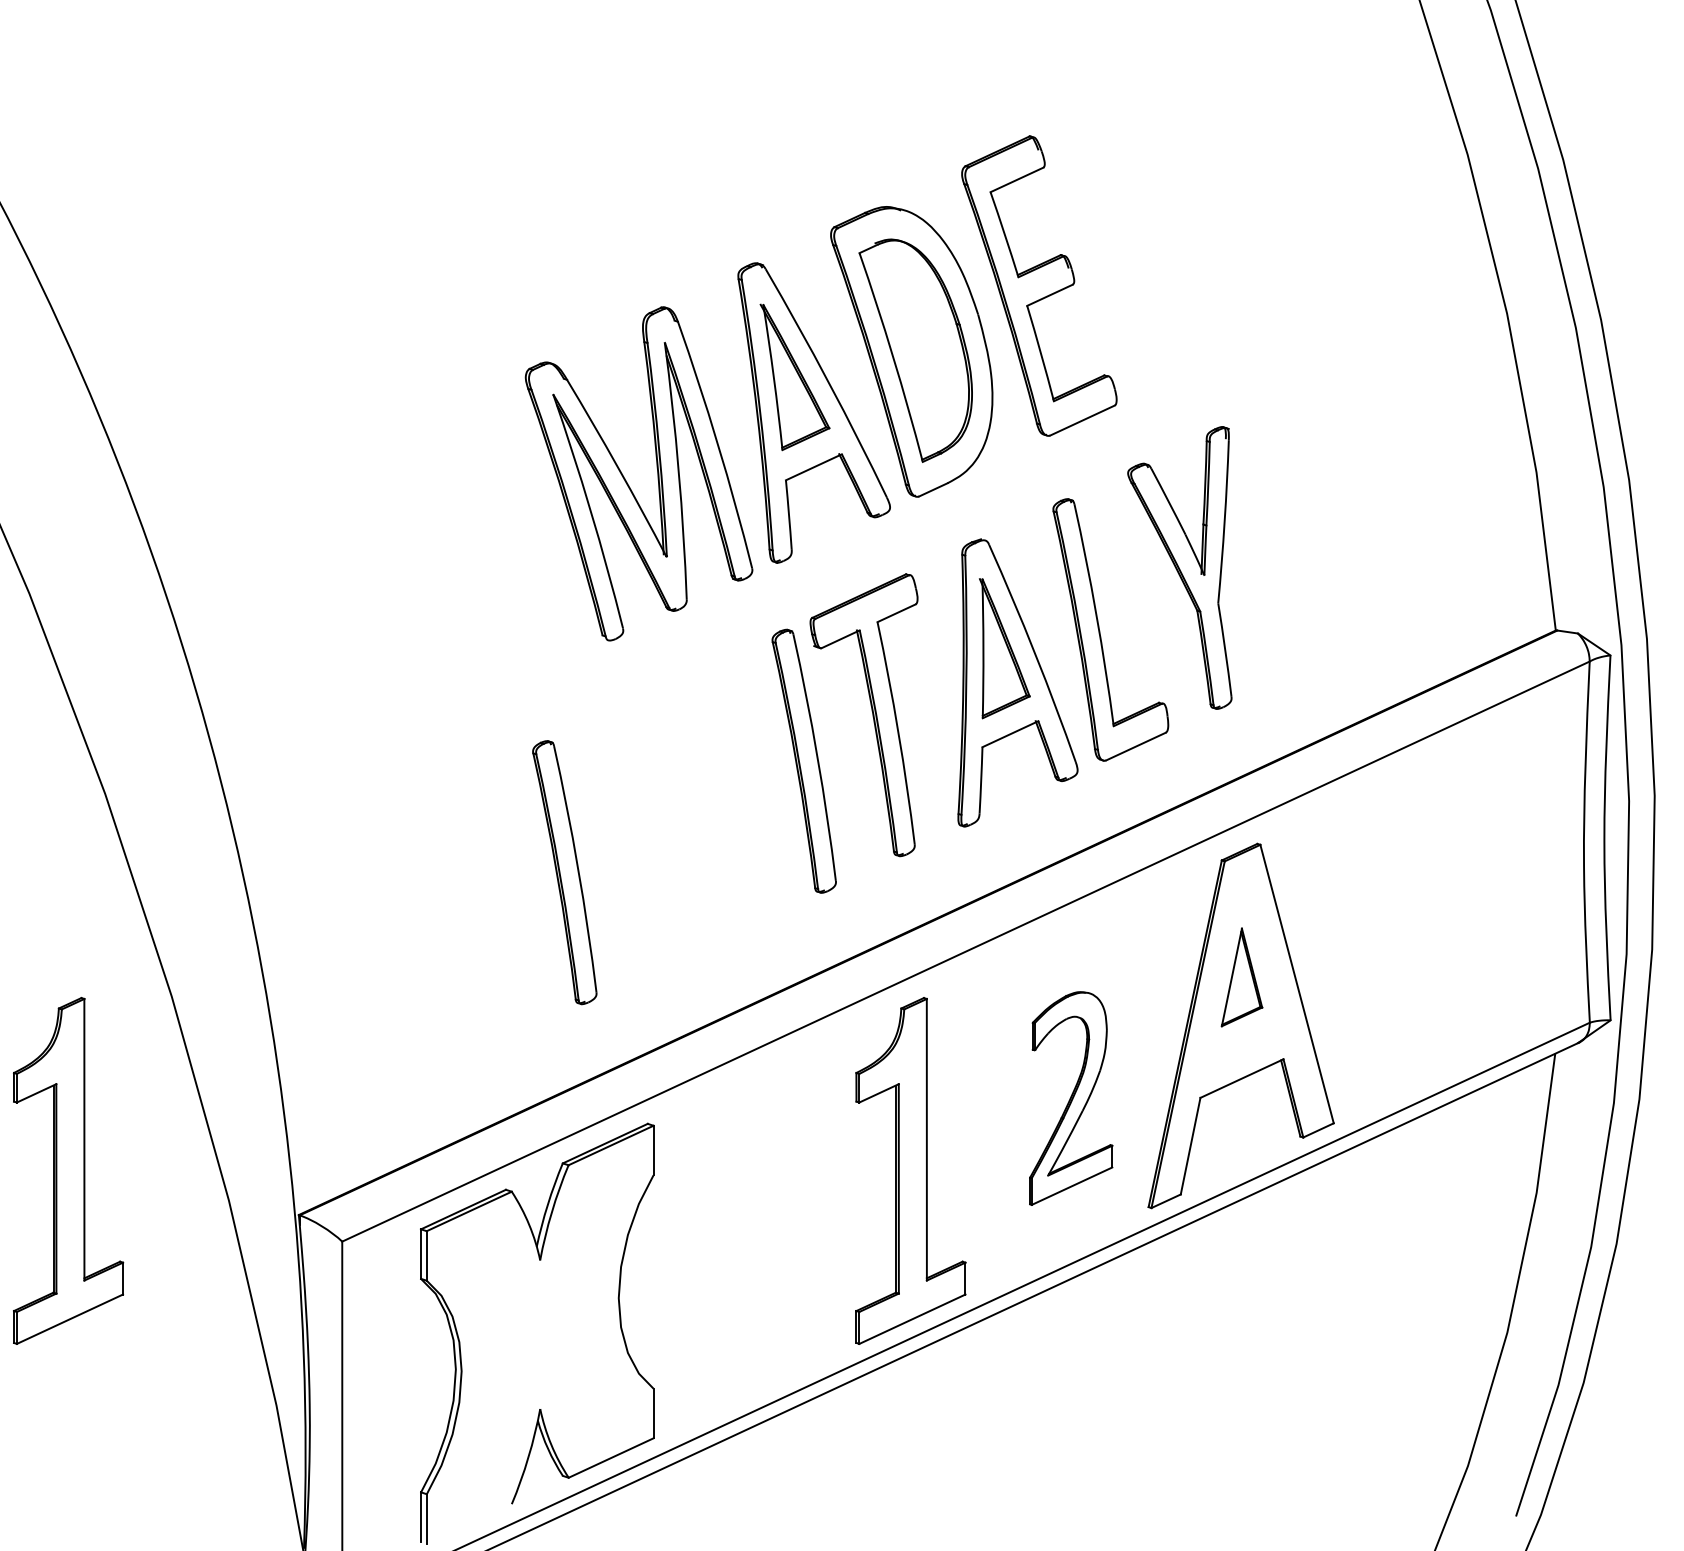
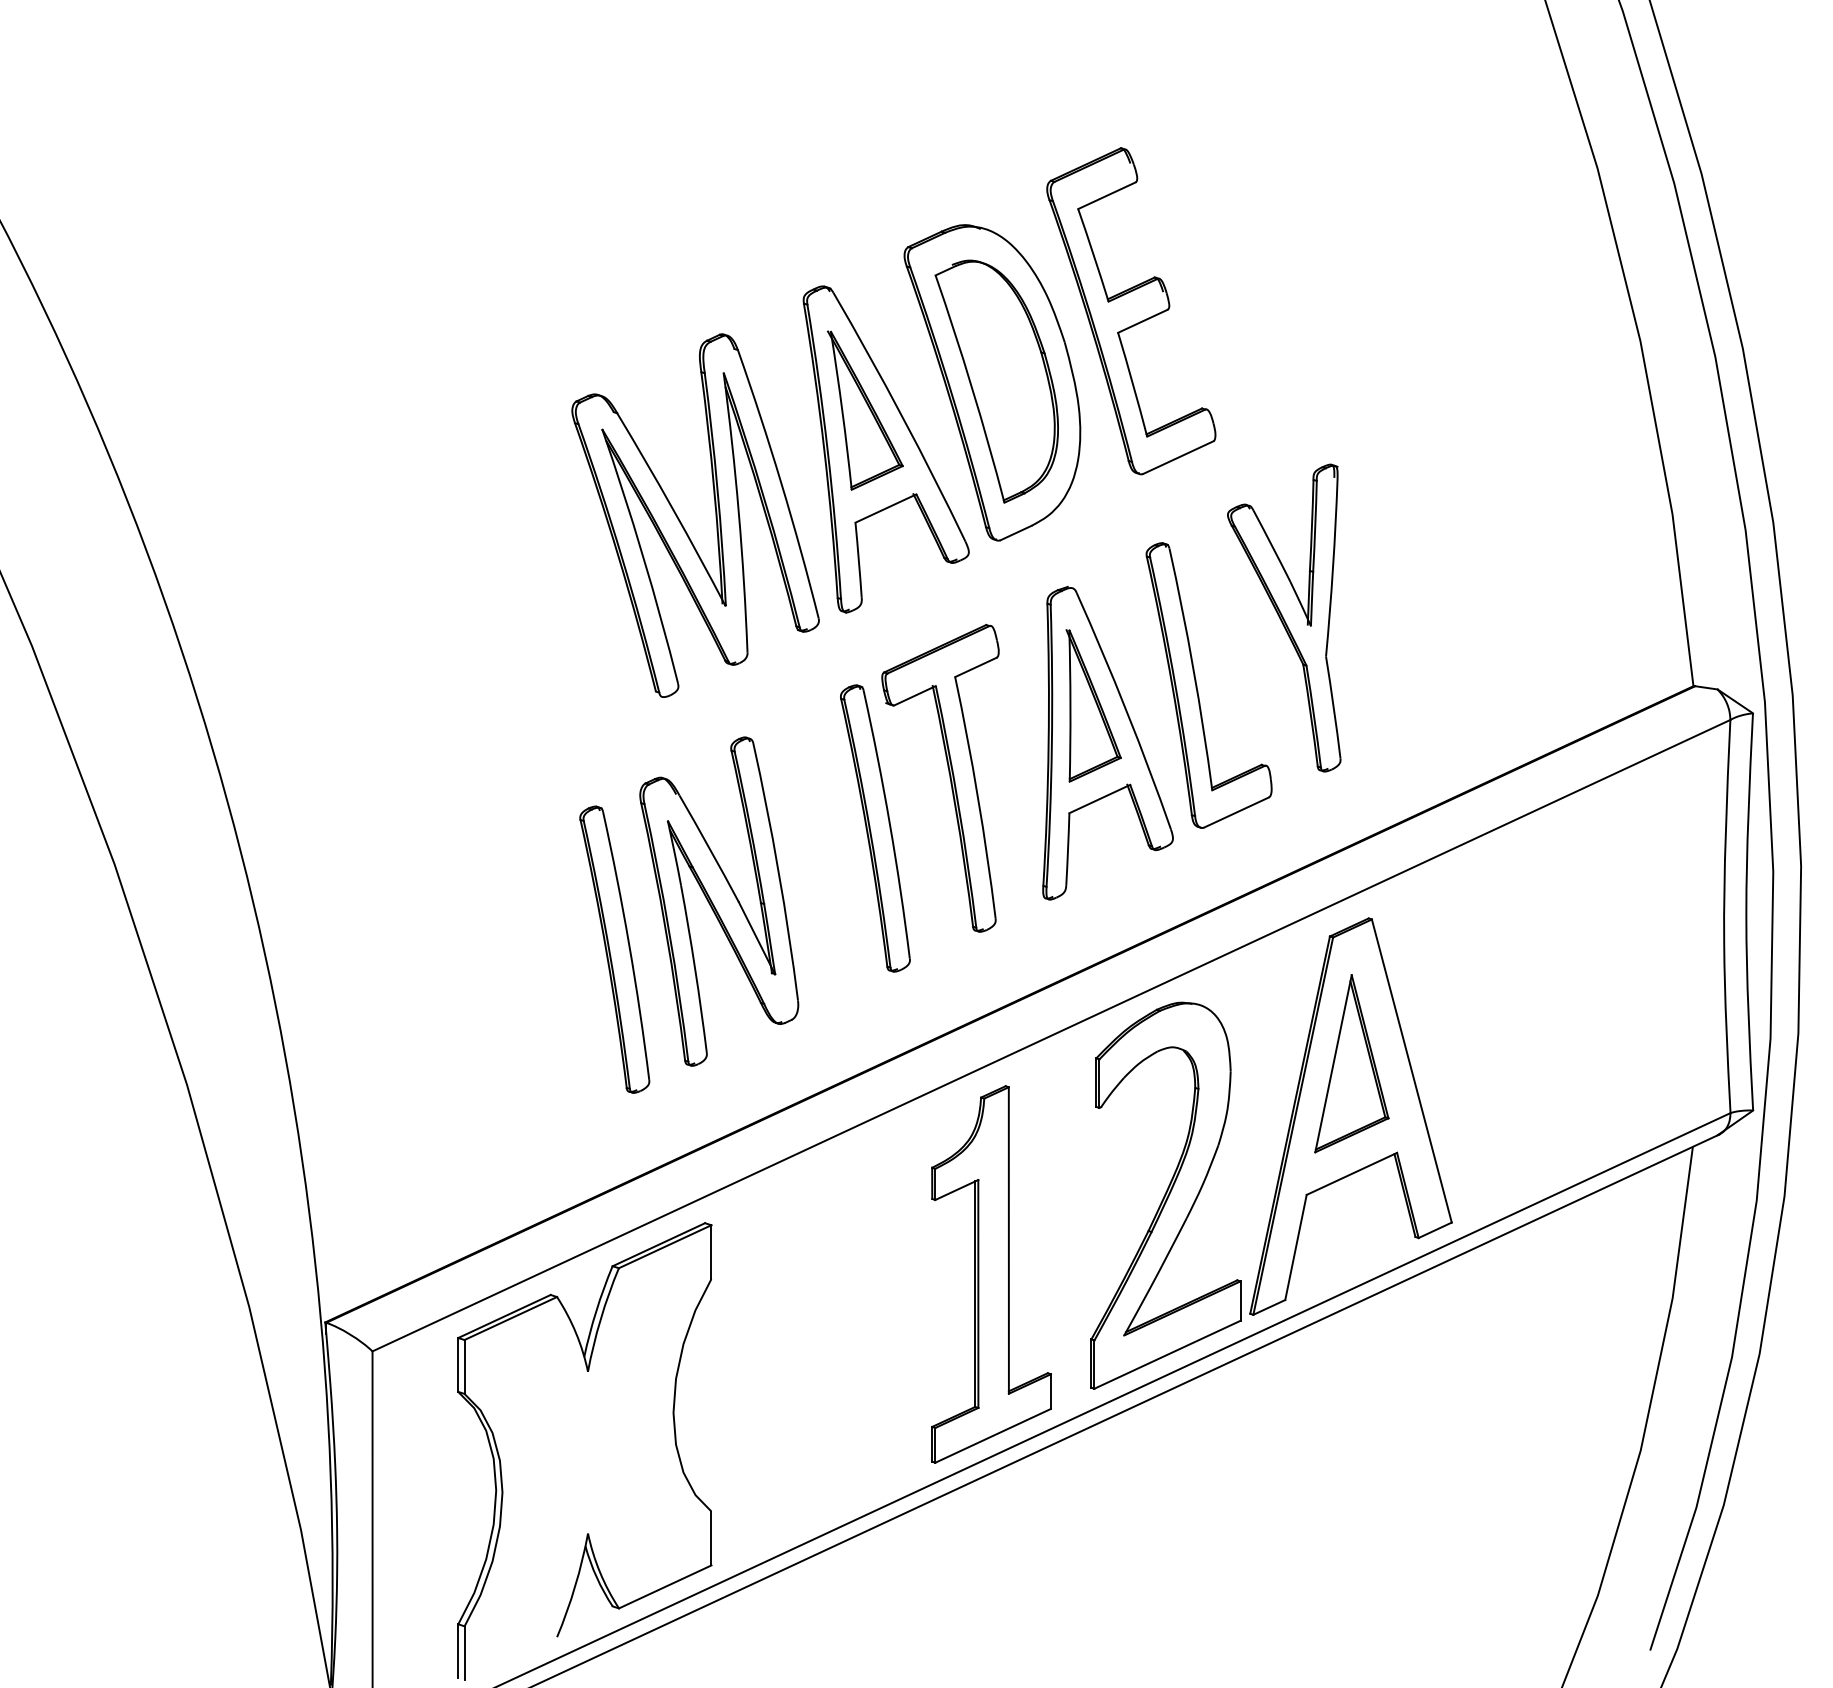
part: (661, 828) -> (719, 901), added
part: (1241, 977) -> (1351, 1063), size x1.67
part: (1070, 1098) -> (1165, 1195), size x1.67
part: (68, 1171) -> (74, 1274), removed

